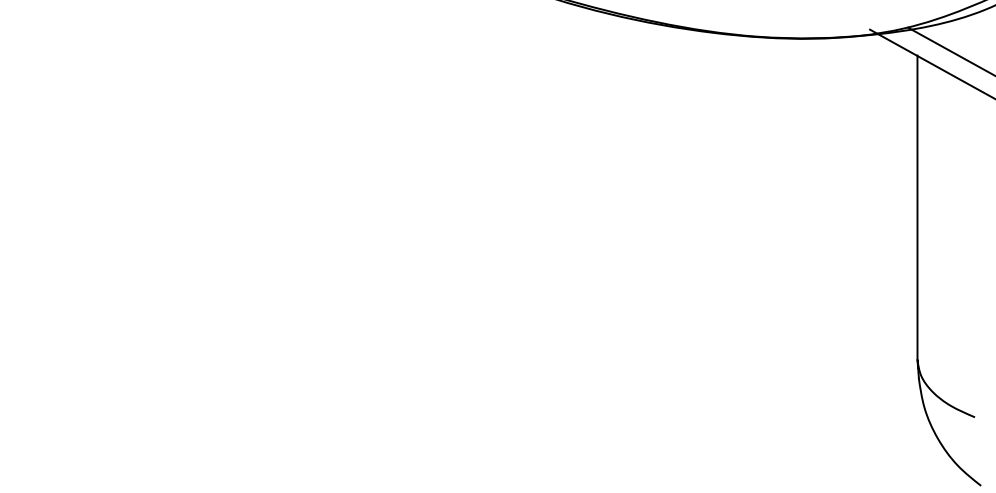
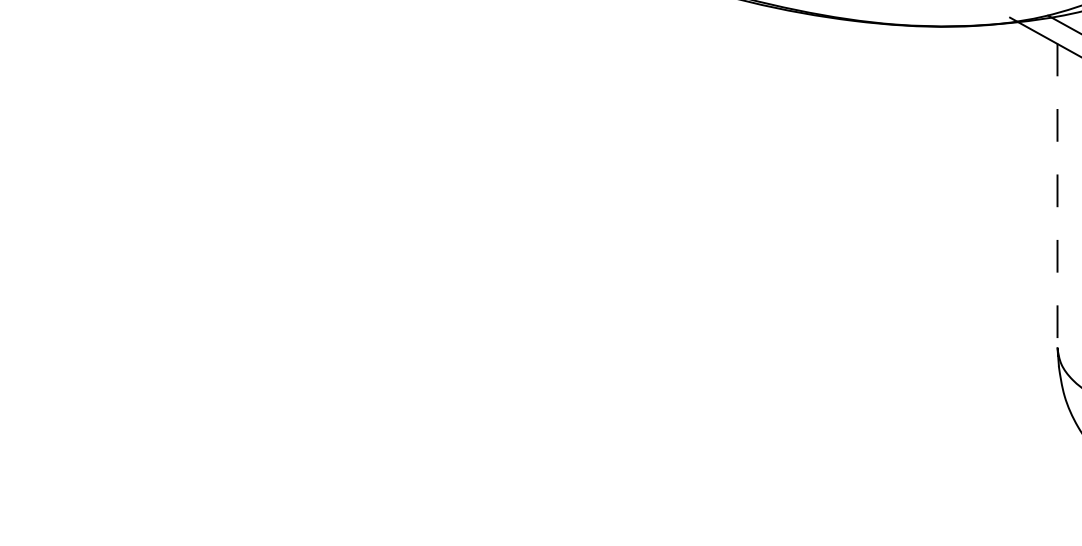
line: (917, 207) -> (1057, 195), solid -> dashed

